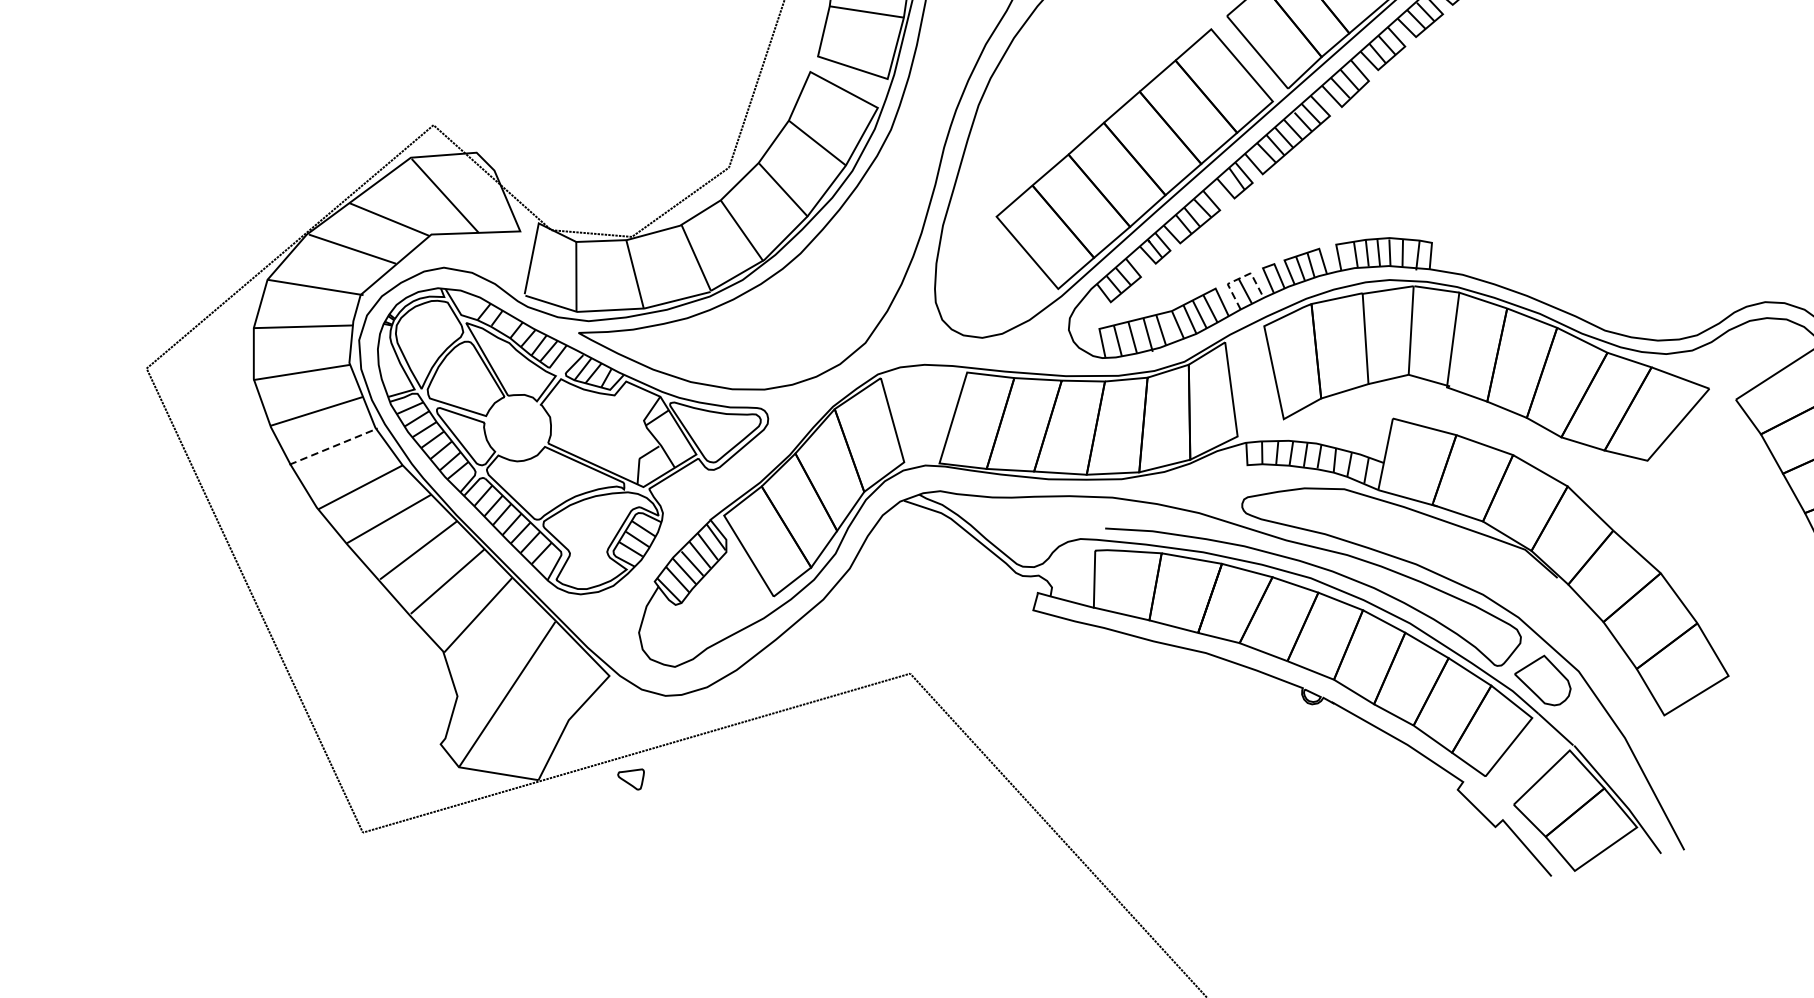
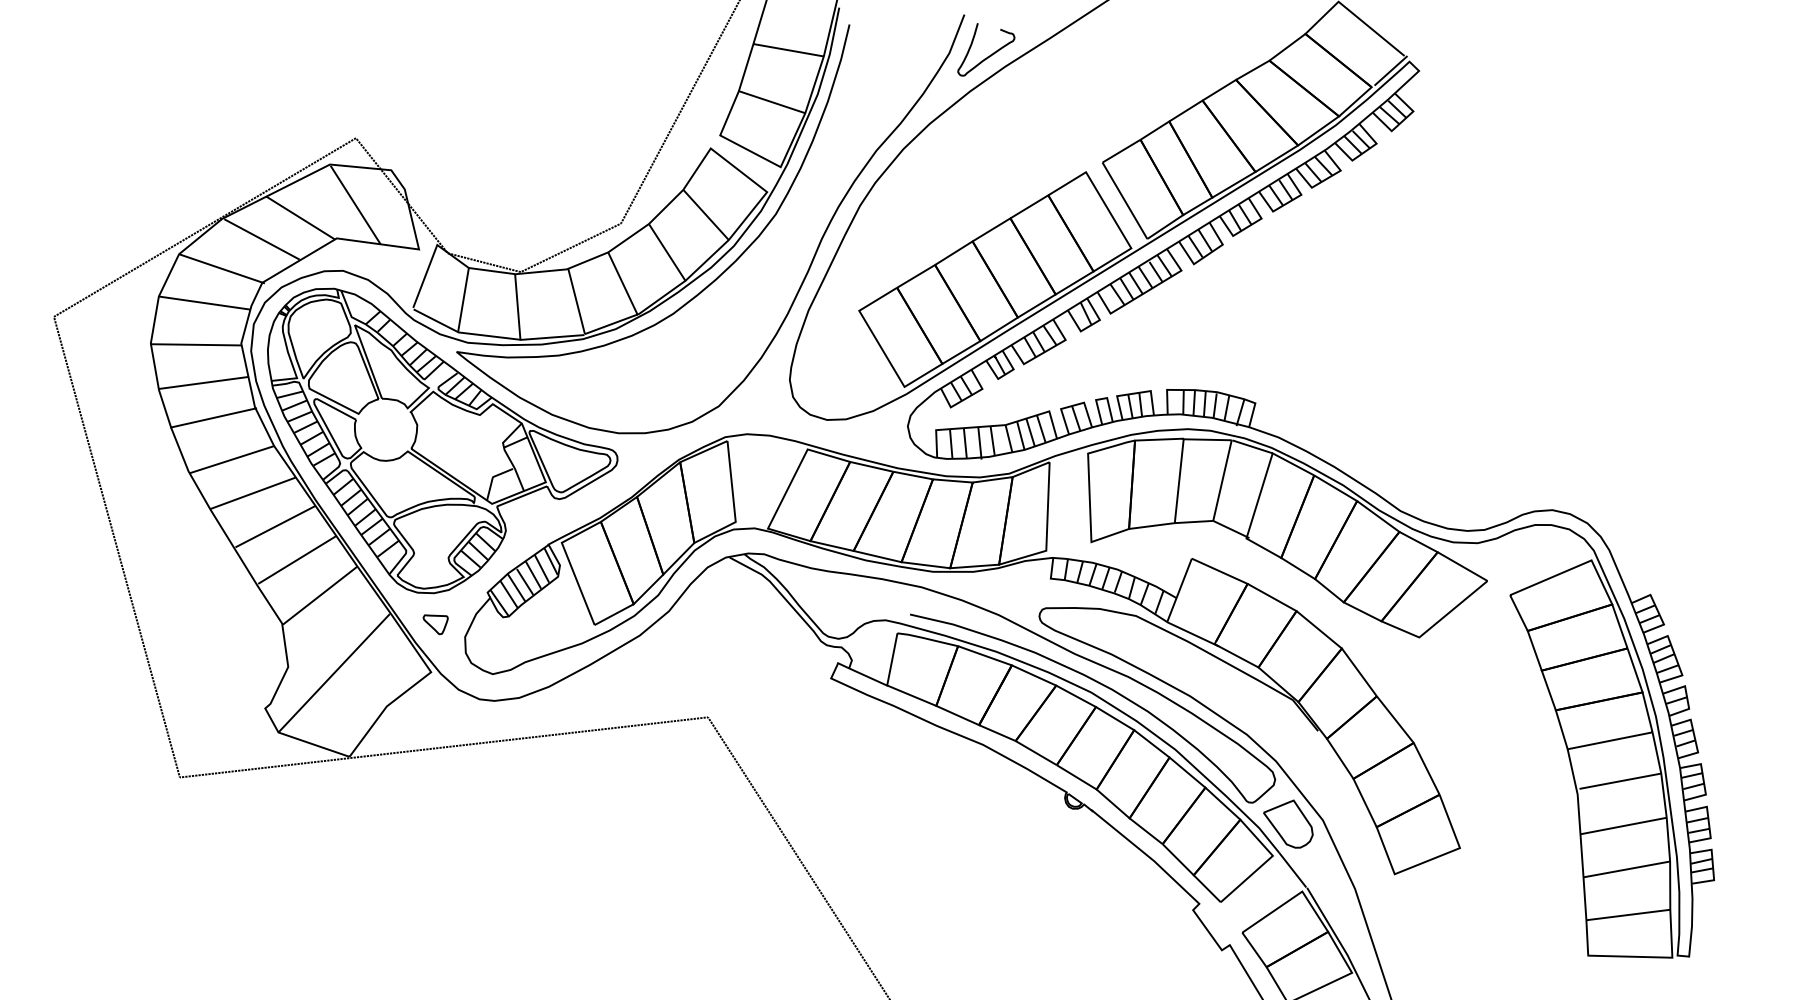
line: (1239, 278) -> (1072, 405), dashed -> solid
line: (333, 446) -> (213, 417), dashed -> solid
part: (631, 780) -> (435, 624), moved

